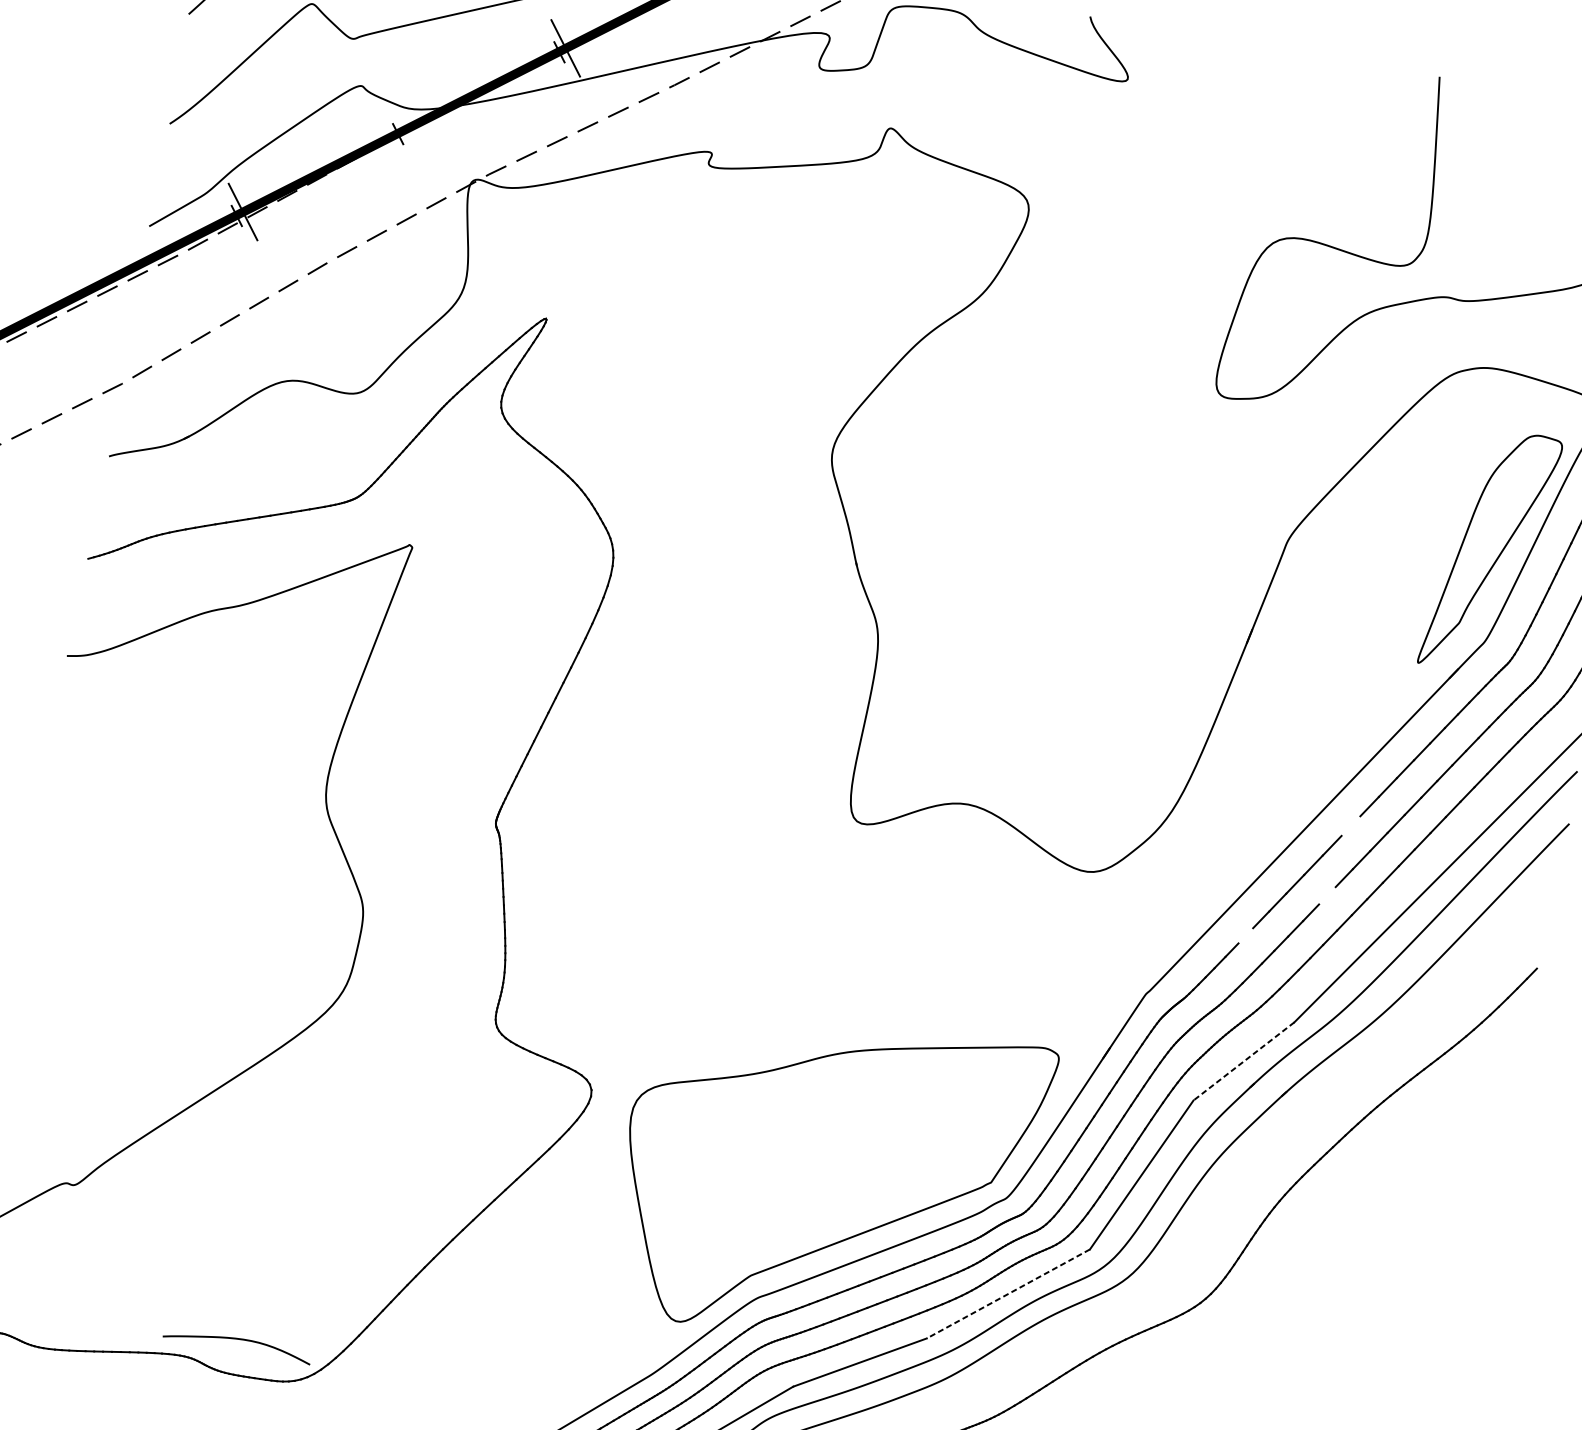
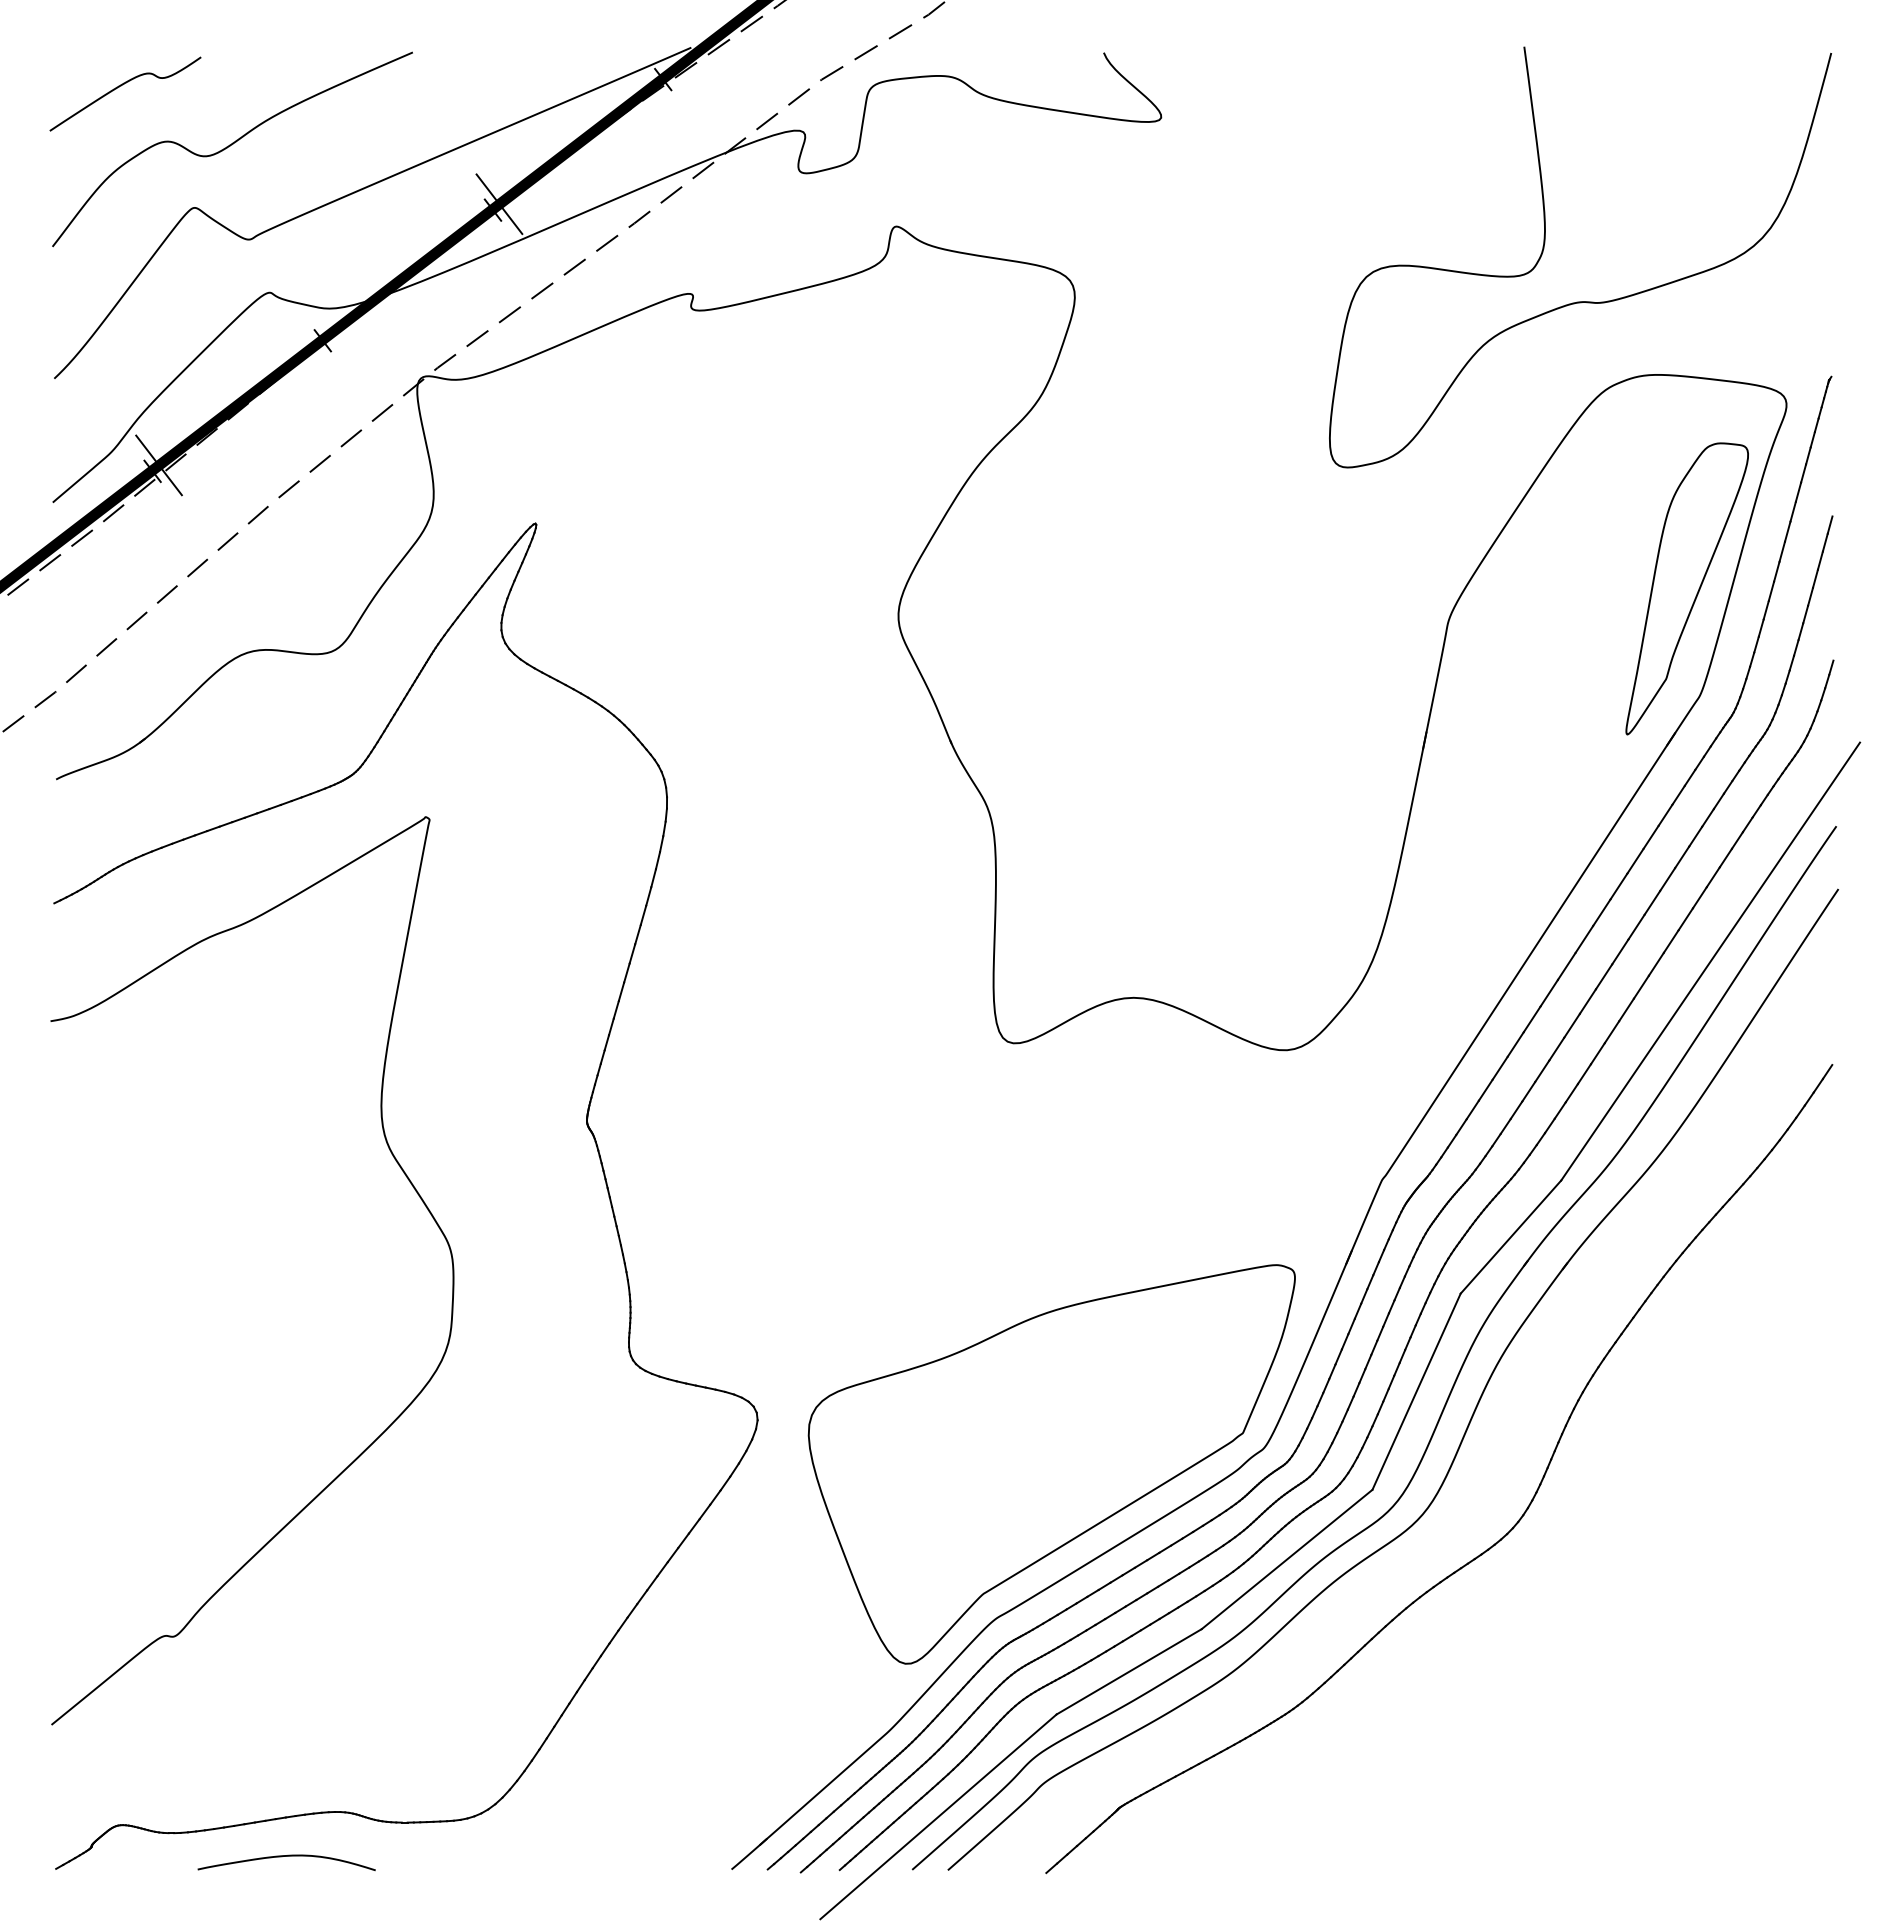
line: (1351, 825) -> (1584, 938), added
line: (1326, 895) -> (1571, 1025), added
line: (1245, 935) -> (1485, 1089), added
line: (1243, 1061) -> (1510, 1237), dashed -> solid
line: (1007, 1293) -> (1286, 1559), dashed -> solid
curve: (238, 1339) -> (286, 1856), moved

